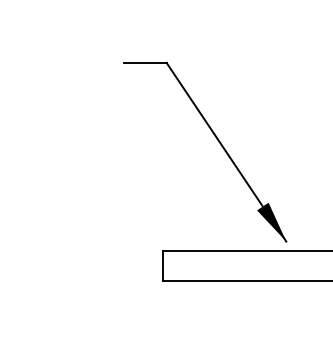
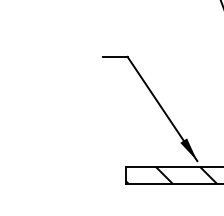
hatch: (241, 266) -> (171, 175), added

